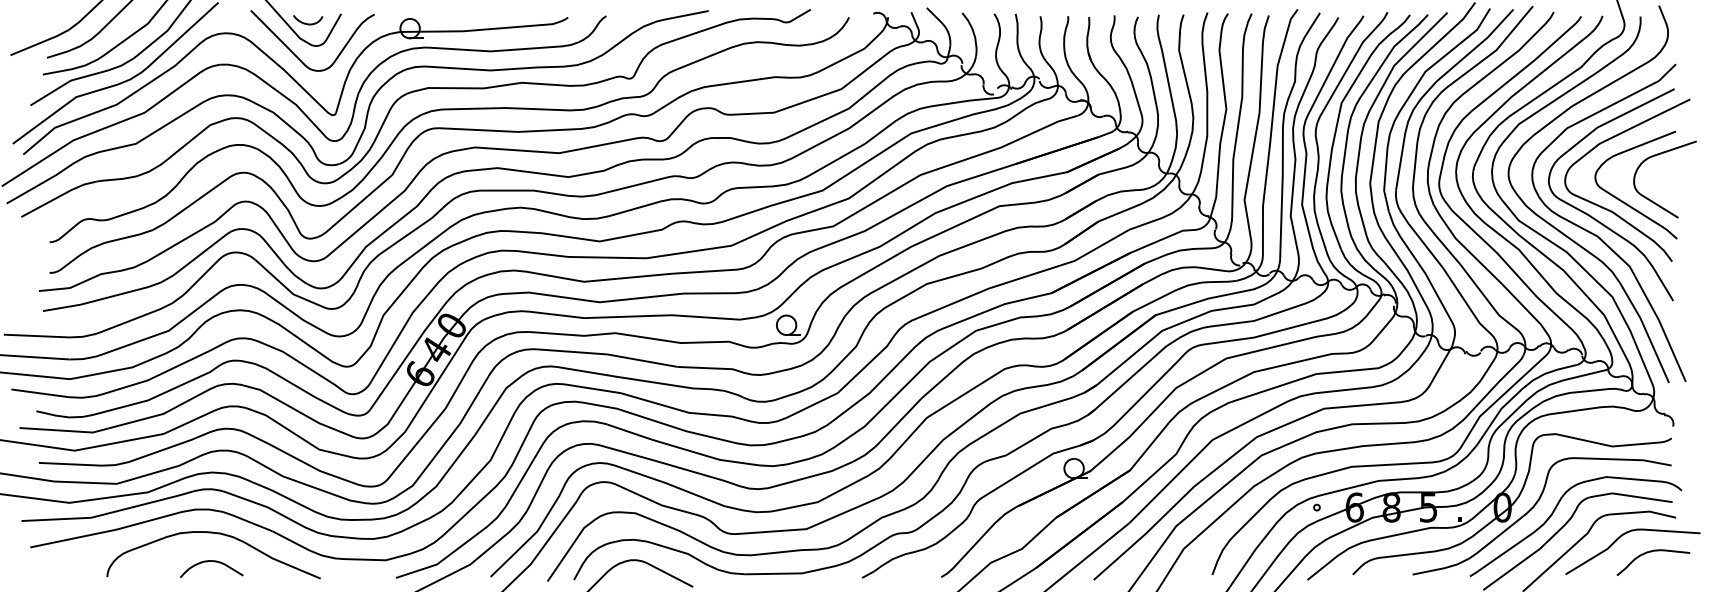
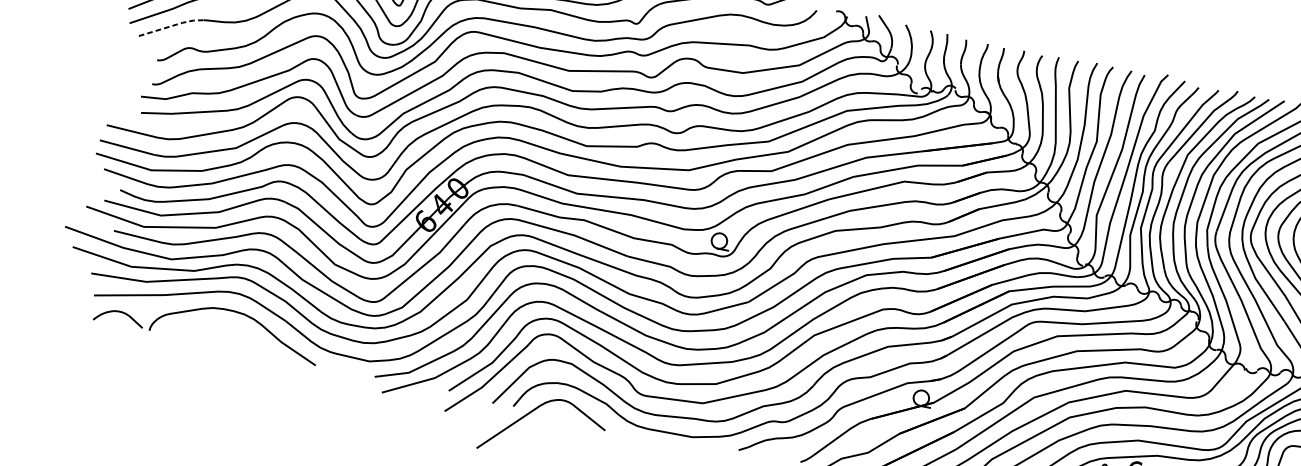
line: (59, 196) -> (172, 26), solid -> dashed
curve: (214, 562) -> (122, 313), moved

